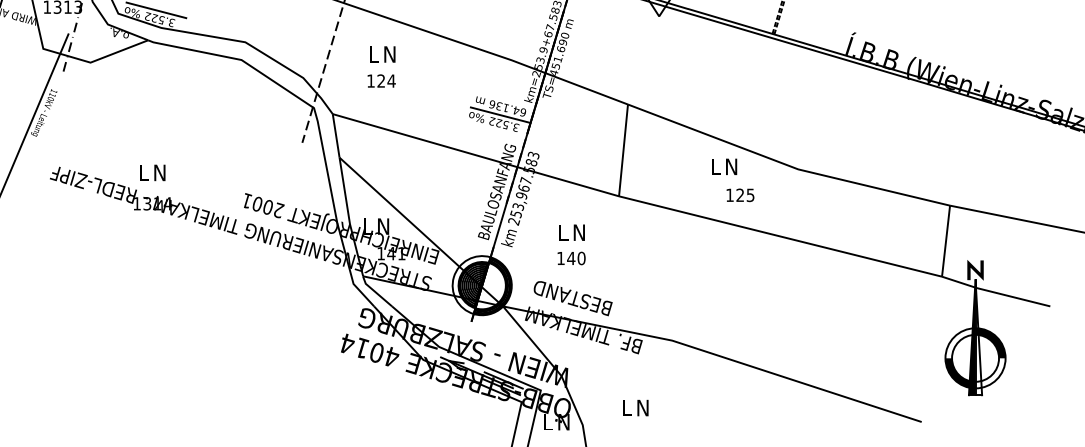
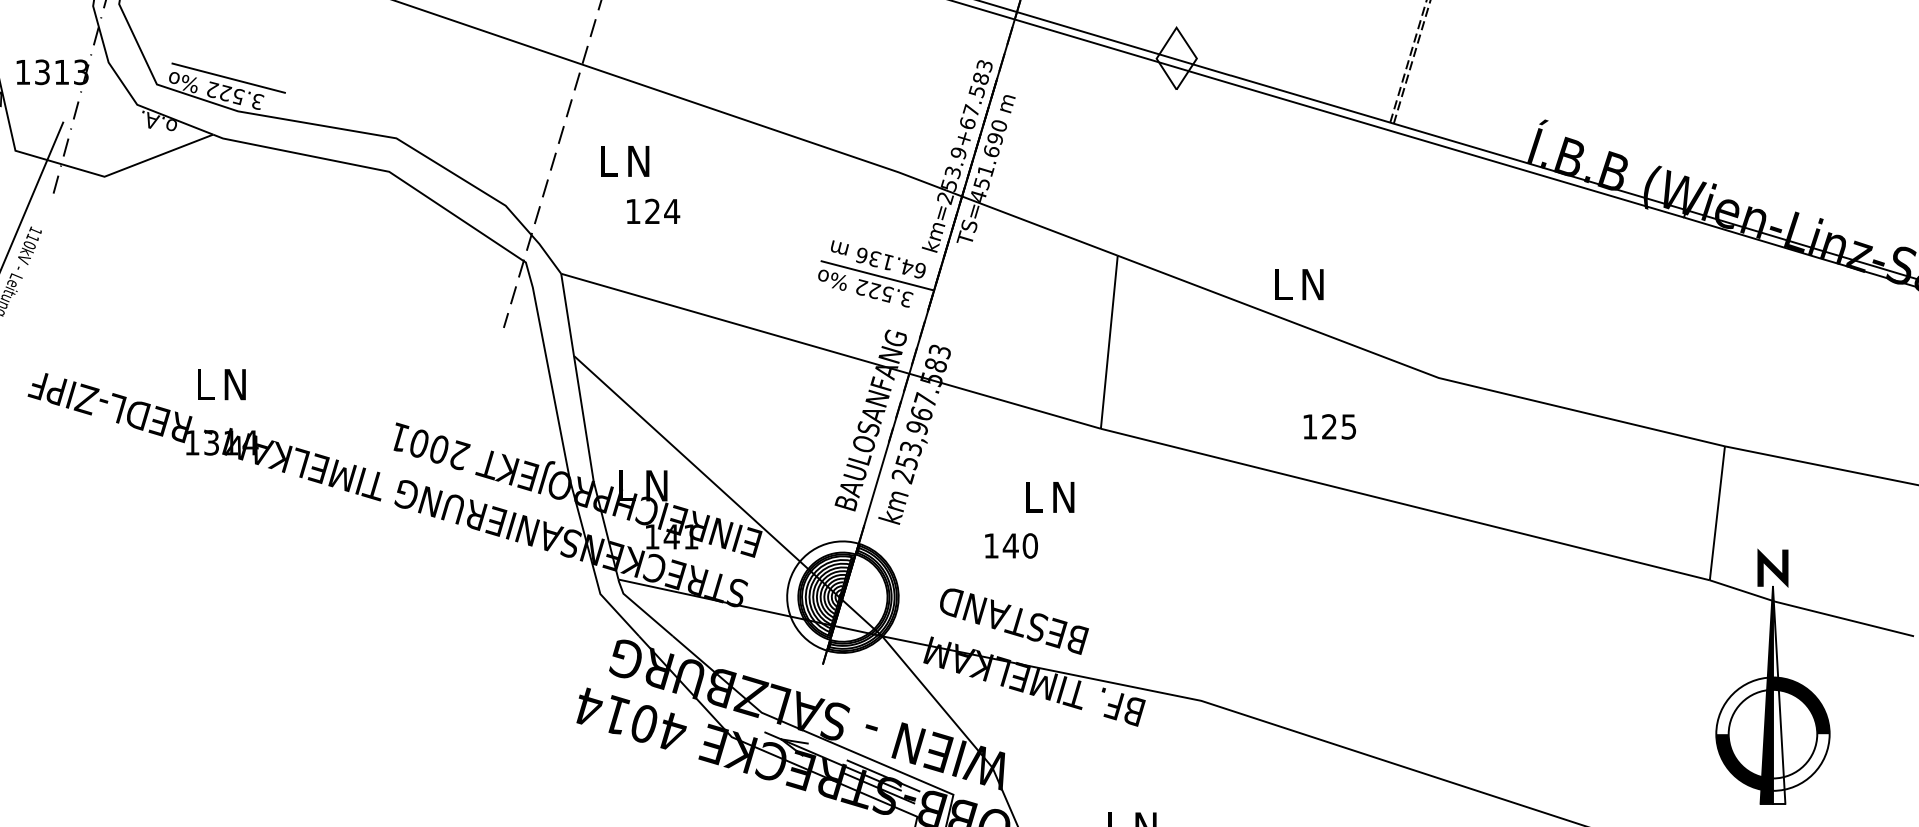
text: (382, 54) -> (624, 161), moved
text: (724, 166) -> (1299, 283), moved
text: (571, 232) -> (1048, 496), moved

